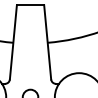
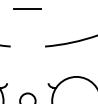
line: (13, 41) -> (10, 45), removed
line: (47, 41) -> (44, 45), removed

